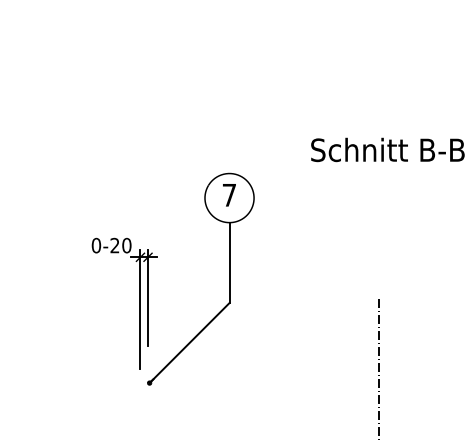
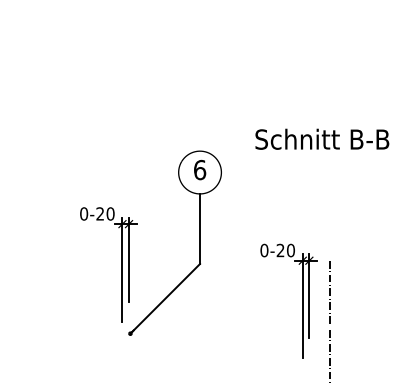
text: (387, 149) -> (321, 138), moved
text: (229, 194) -> (200, 169), 7 -> 6
part: (346, 345) -> (301, 300), added

